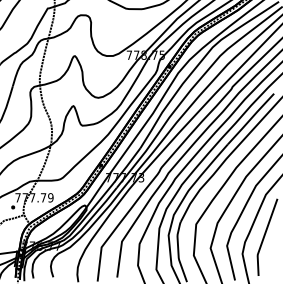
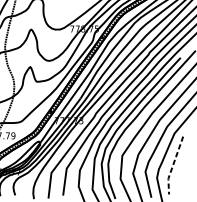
line: (263, 237) -> (172, 165), solid -> dashed

